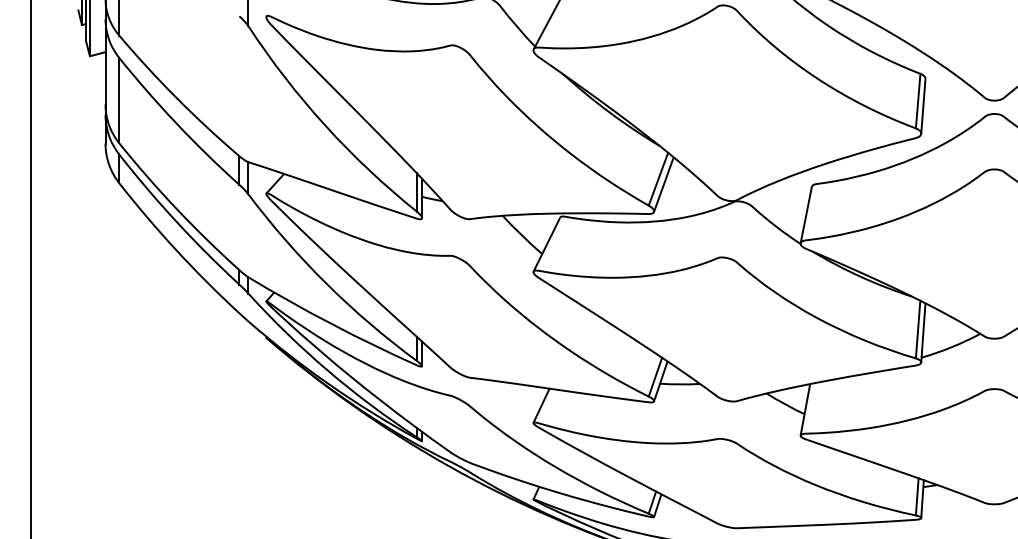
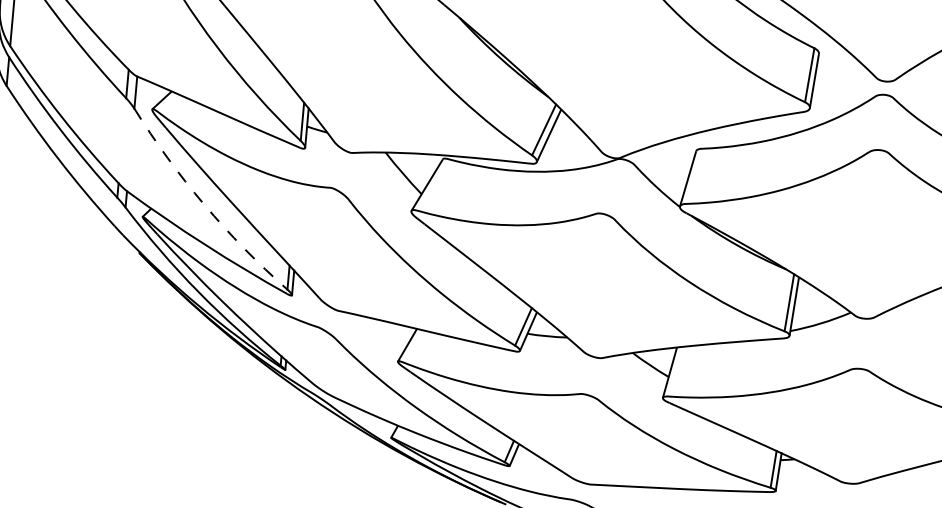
arc: (326, 283) -> (204, 204), solid -> dashed

